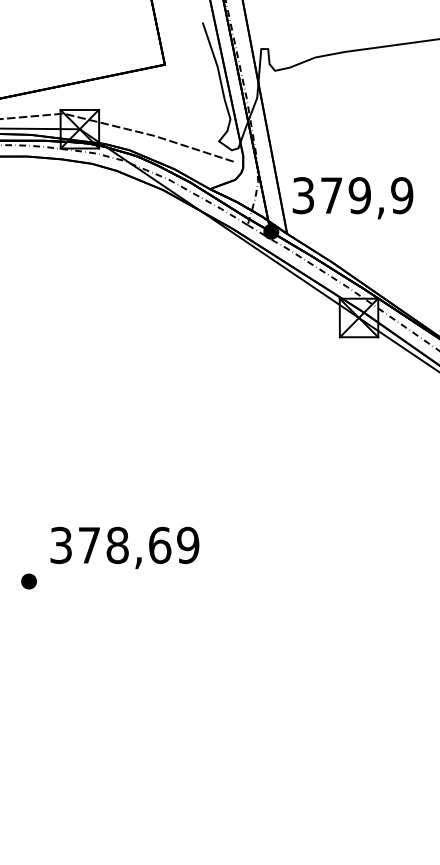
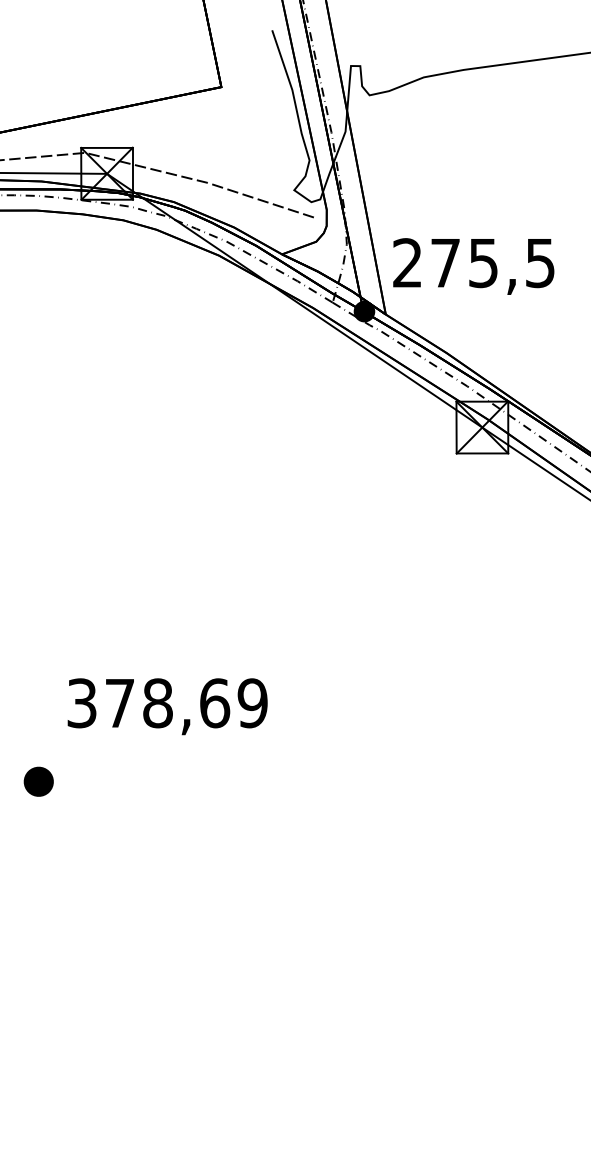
text: (353, 195) -> (474, 263), 379,9 -> 275,5
text: (124, 547) -> (167, 706), moved
part: (28, 581) -> (38, 781), size x1.4

